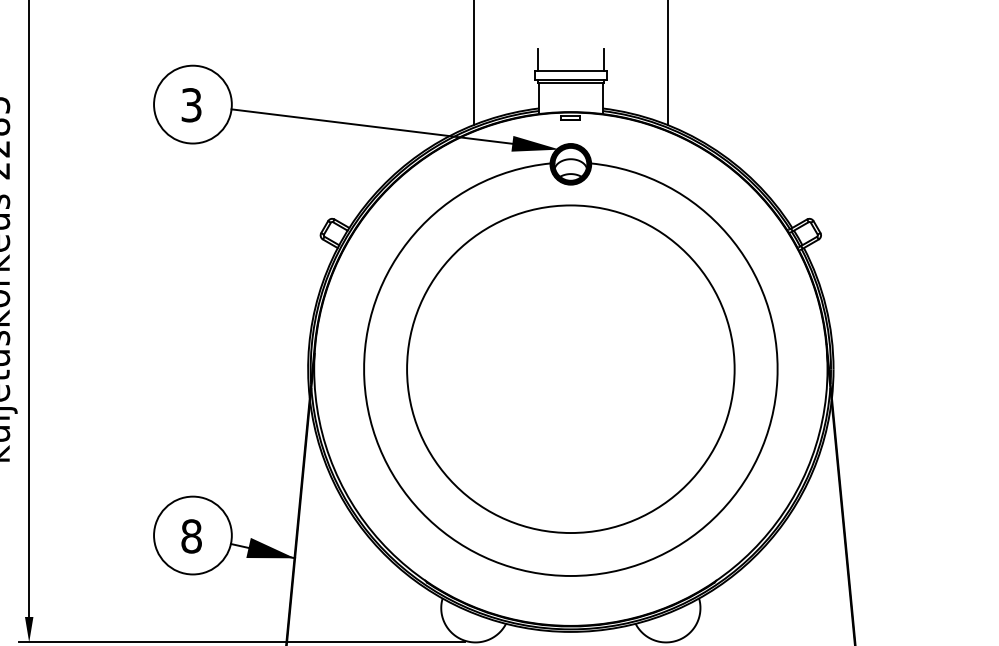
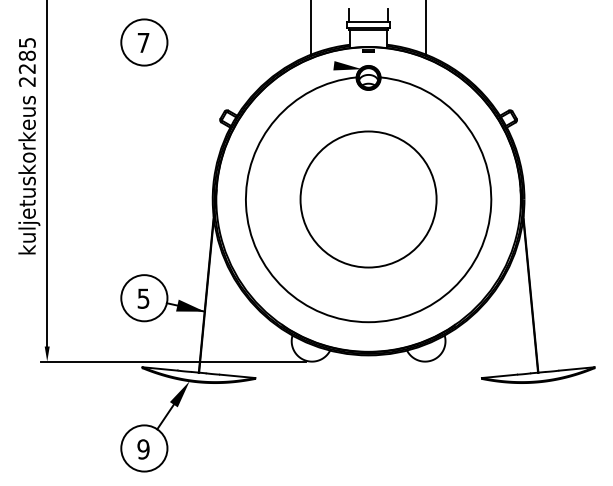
text: (191, 104) -> (143, 42), 3 -> 7
line: (371, 126) -> (250, 55), removed
circle: (570, 369) -> (368, 199), size x0.7
text: (191, 536) -> (143, 298), 8 -> 5

